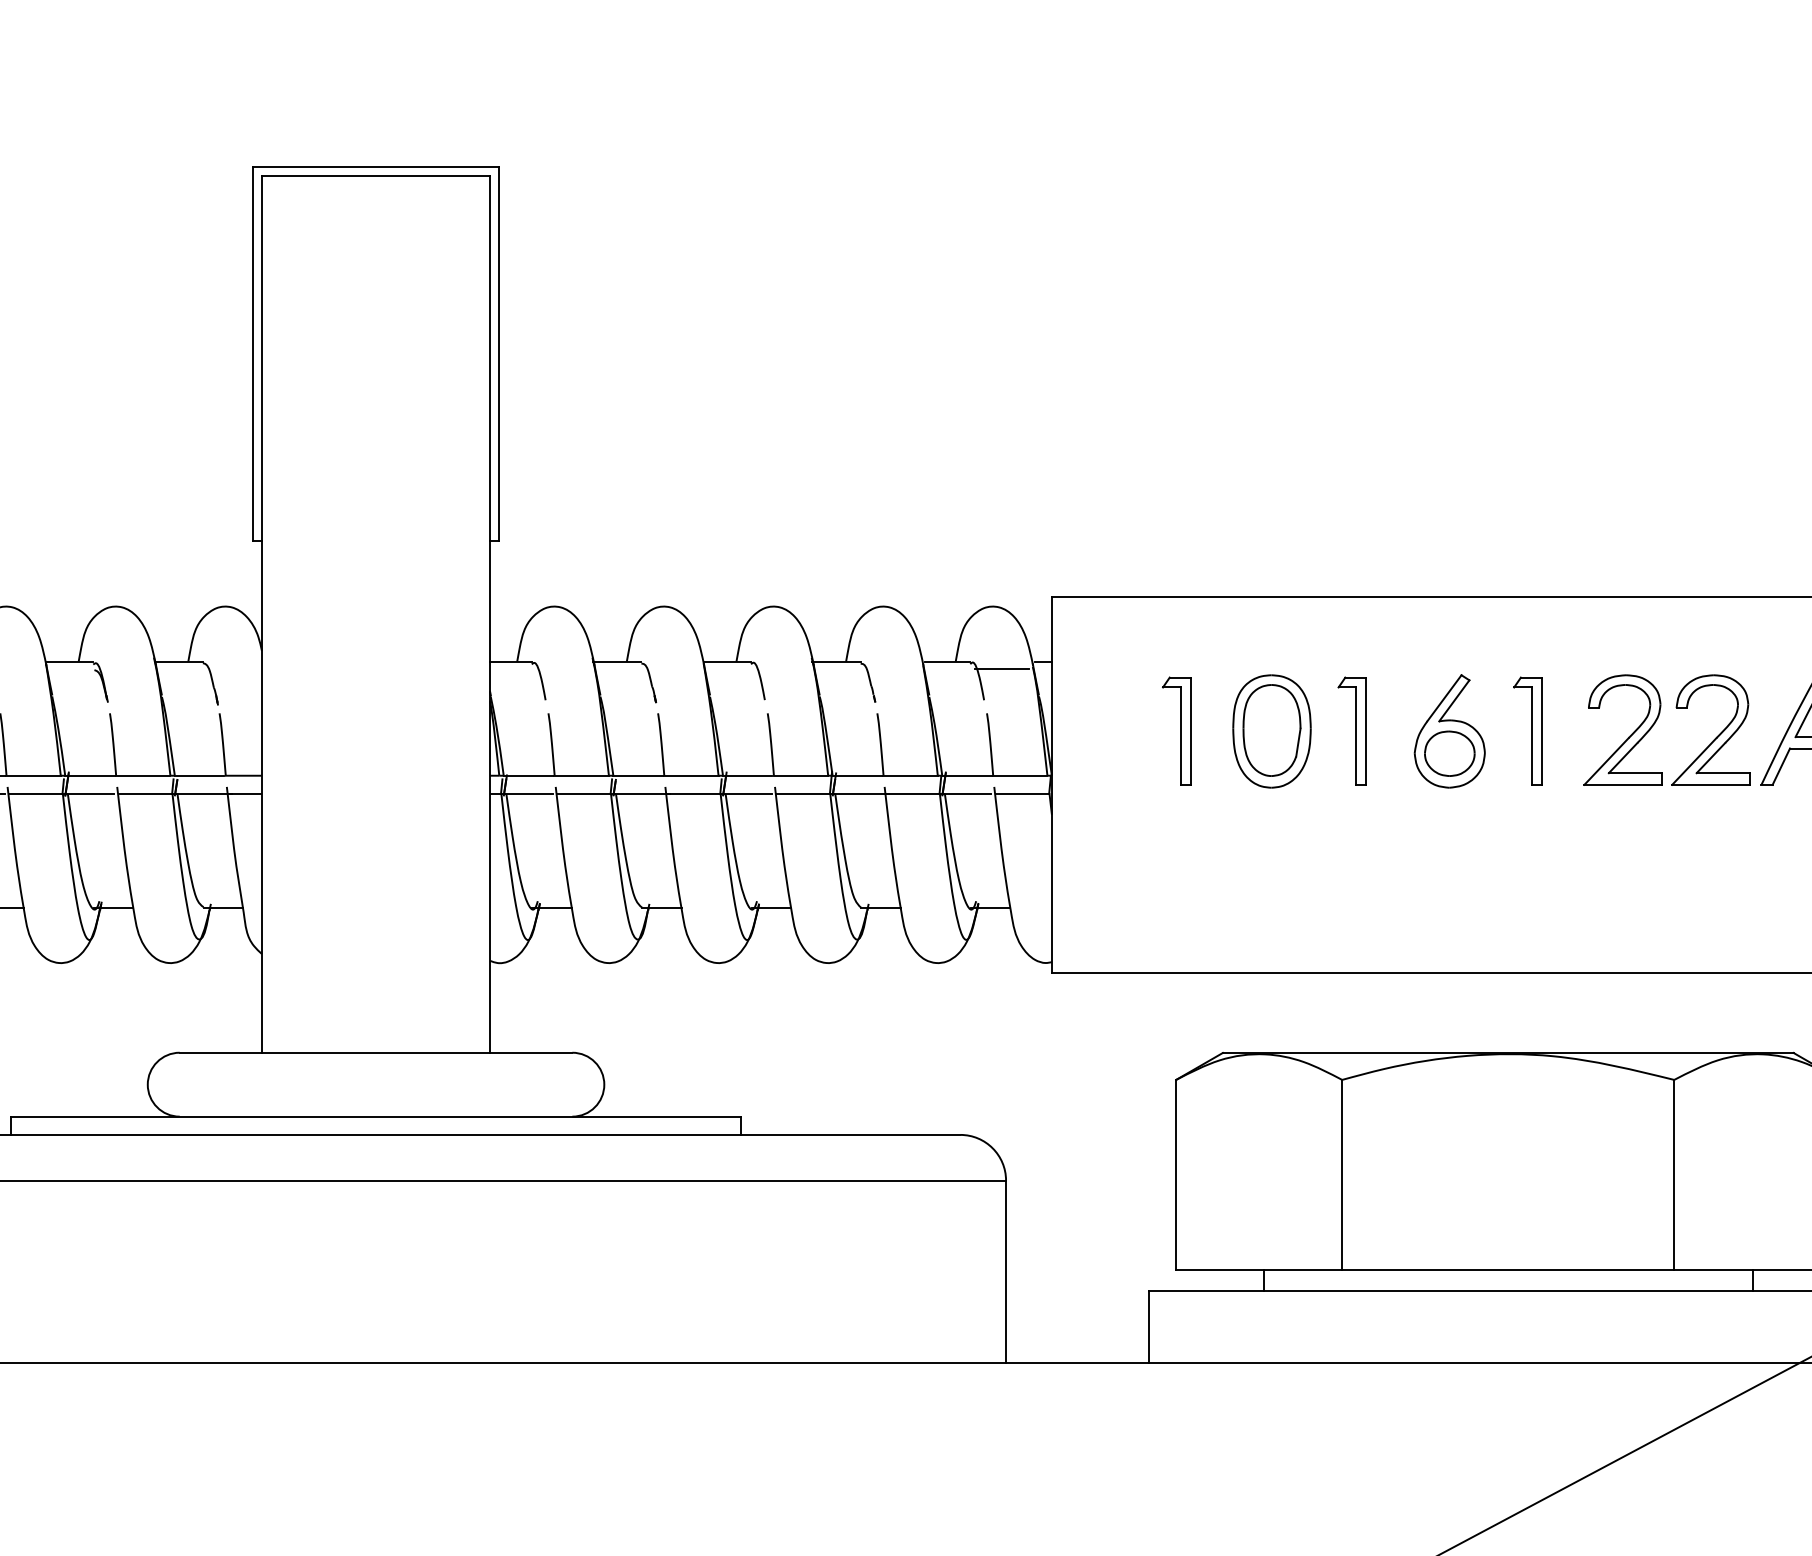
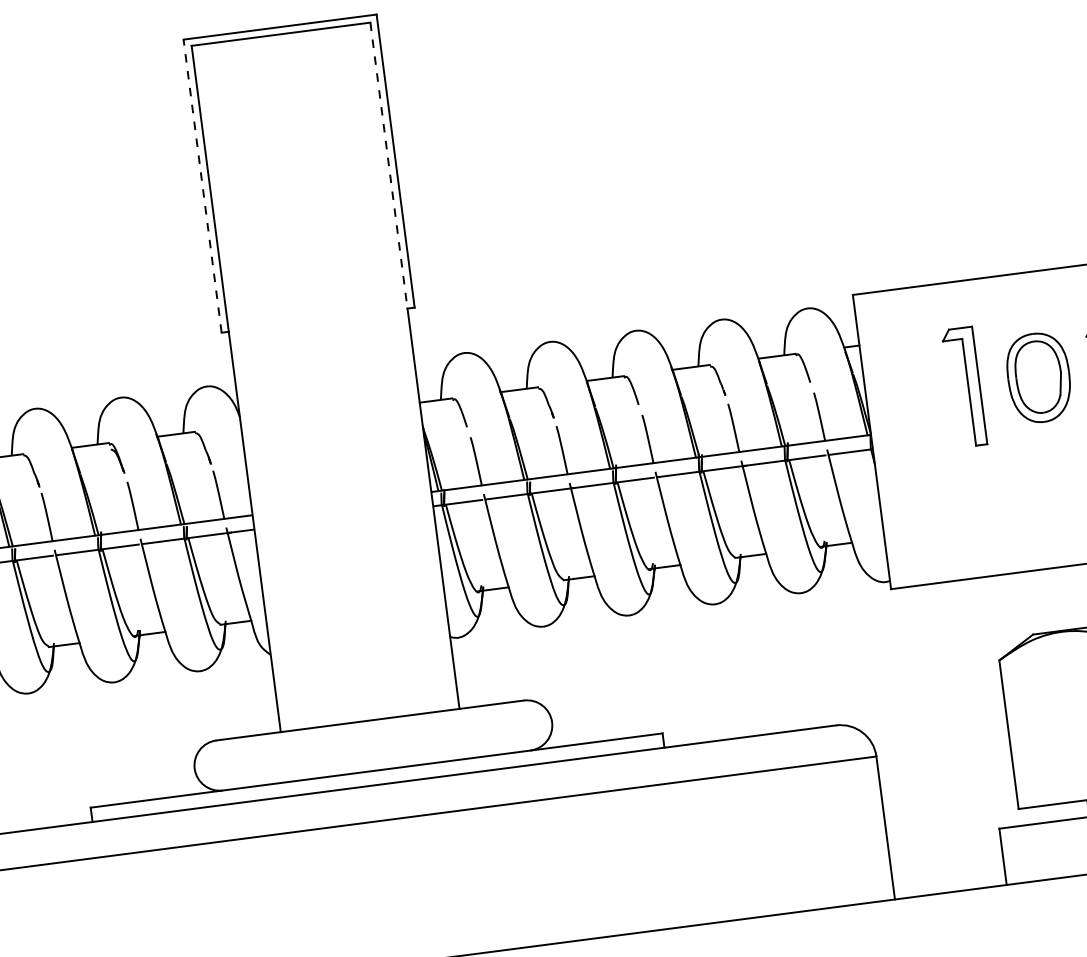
line: (252, 353) -> (202, 185), solid -> dashed
line: (490, 358) -> (389, 165), solid -> dashed
line: (1002, 668) -> (821, 355), removed
part: (1176, 730) -> (964, 386), size x1.4

